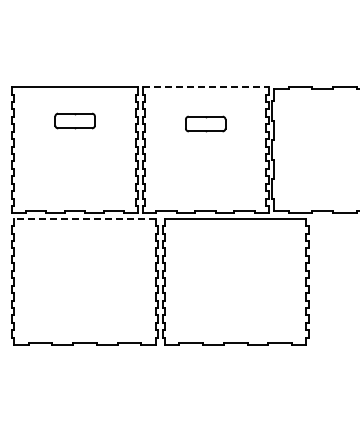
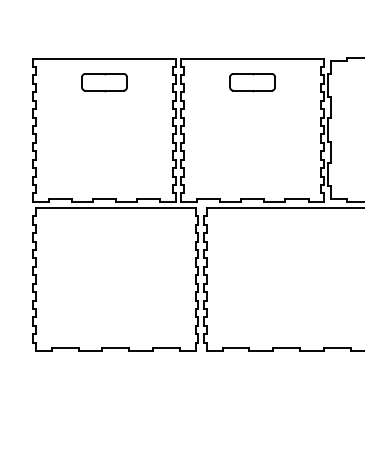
line: (206, 87) -> (253, 59), dashed -> solid
part: (74, 120) -> (103, 81), moved
part: (205, 123) -> (252, 81), moved
line: (85, 218) -> (116, 207), dashed -> solid

